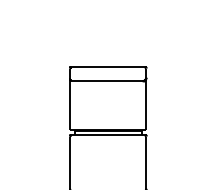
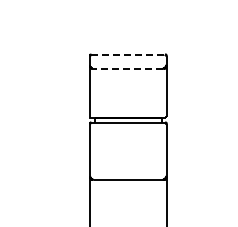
line: (108, 67) -> (128, 54), solid -> dashed
line: (107, 81) -> (127, 68), solid -> dashed

